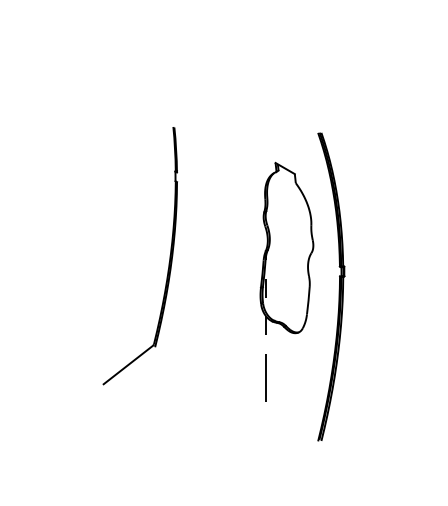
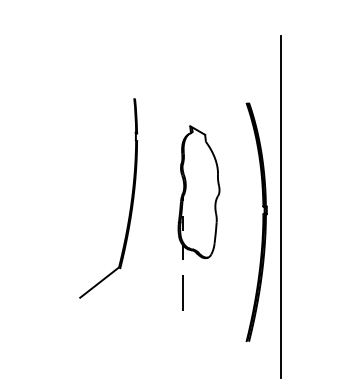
line: (362, 267) -> (280, 207), added
part: (286, 281) -> (198, 218), moved

